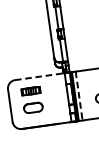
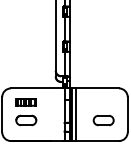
line: (39, 76) -> (37, 88), dashed -> solid
line: (79, 96) -> (76, 115), dashed -> solid

